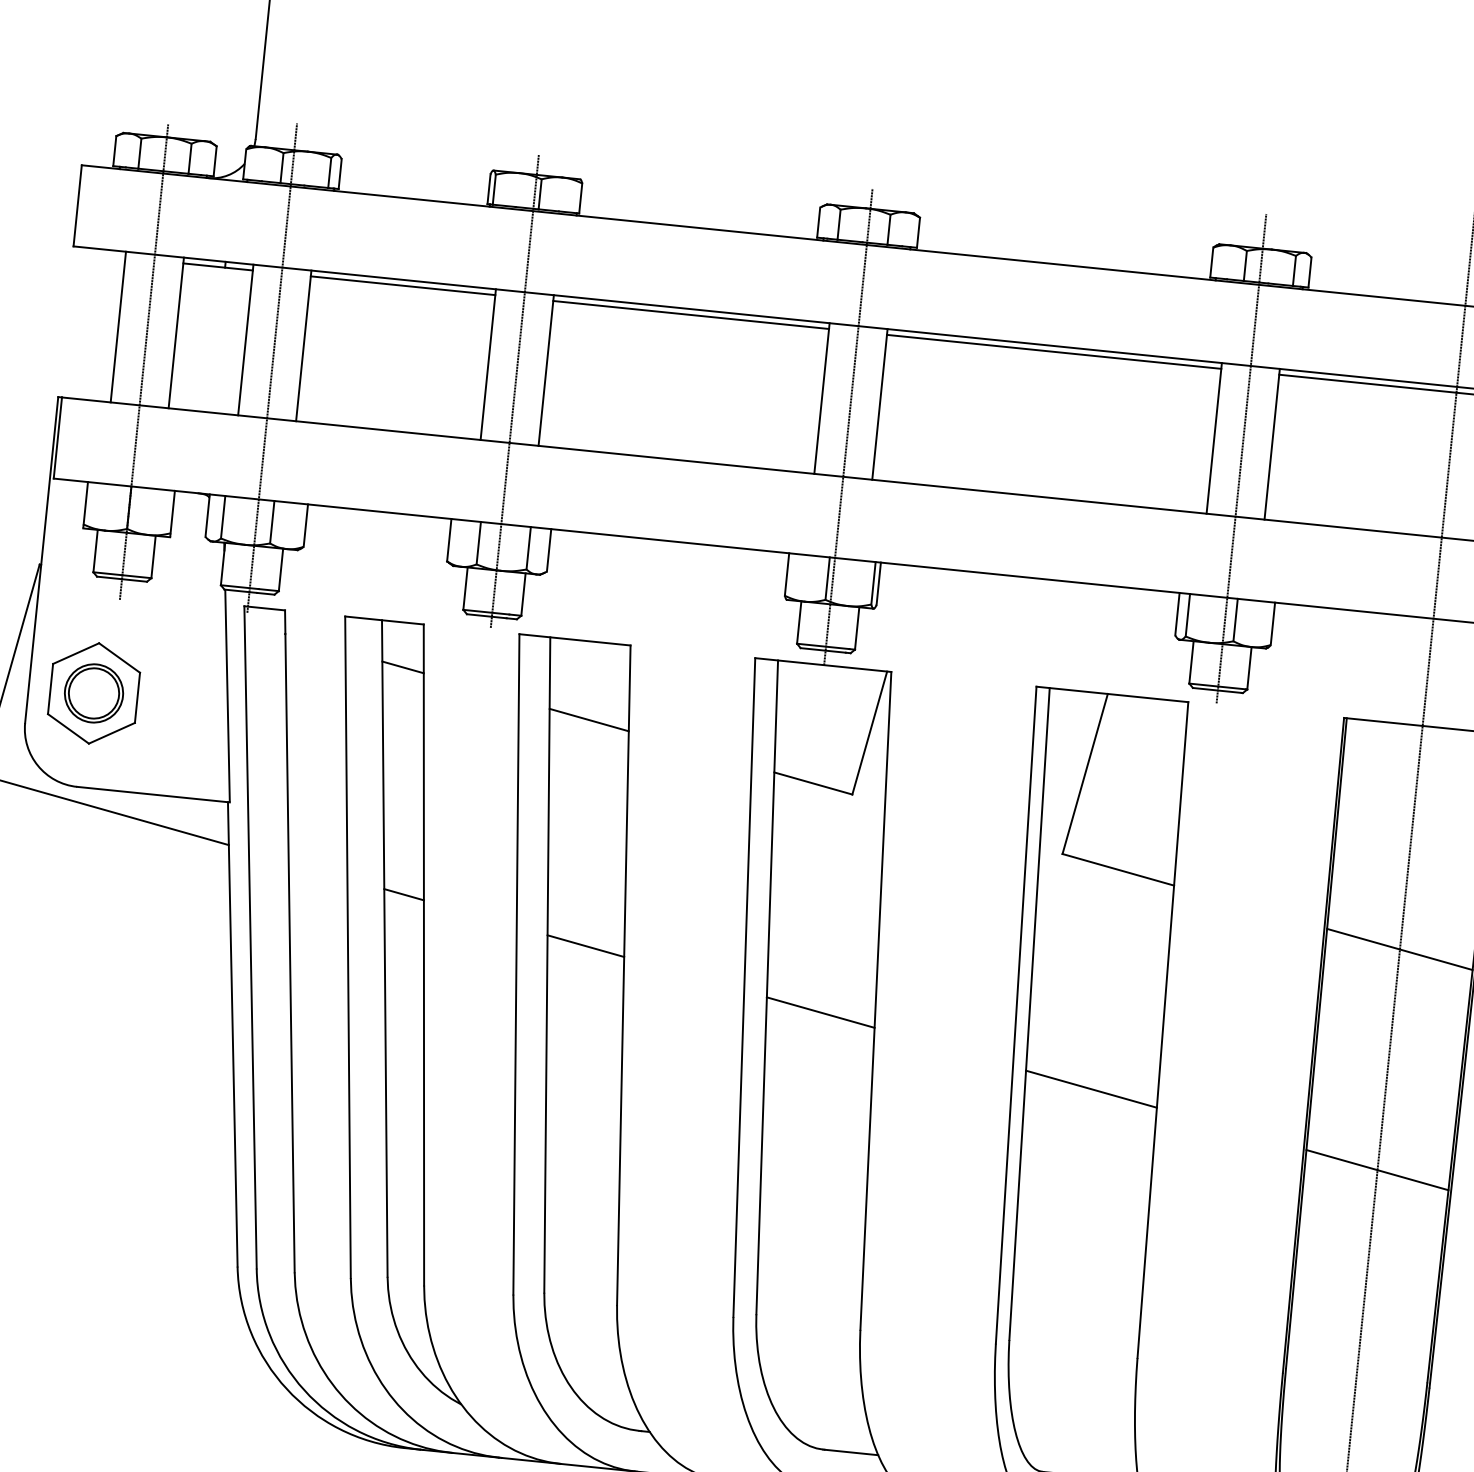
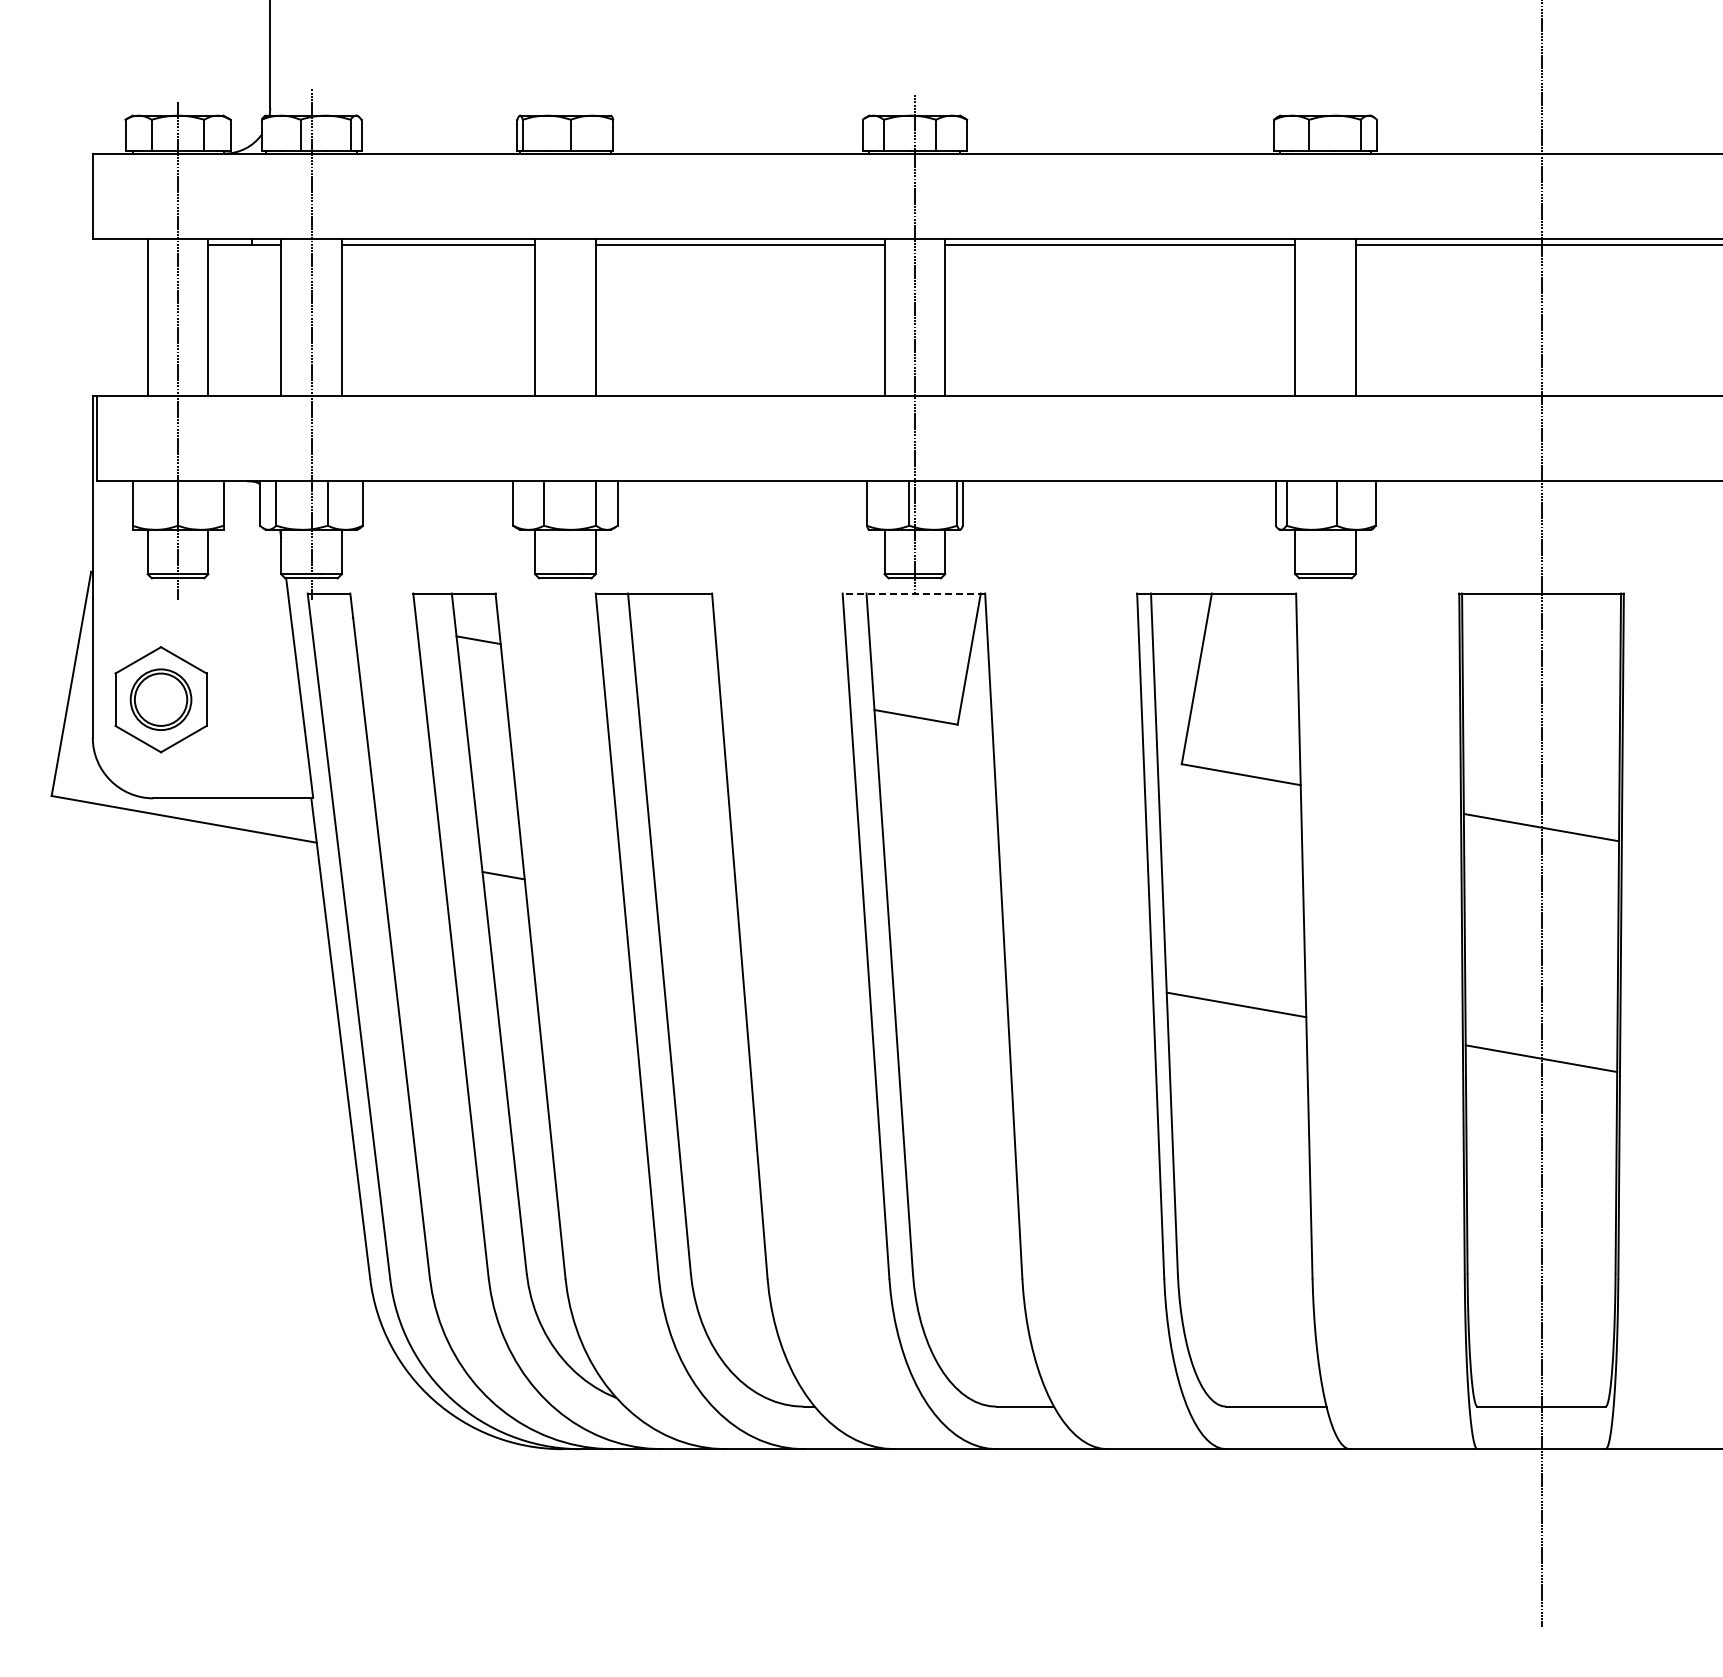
line: (514, 391) -> (565, 342), removed
line: (1241, 458) -> (1325, 335), removed
line: (822, 664) -> (913, 593), solid -> dashed
line: (588, 719) -> (676, 674), removed
line: (585, 945) -> (697, 909), removed
line: (820, 1012) -> (947, 953), removed

